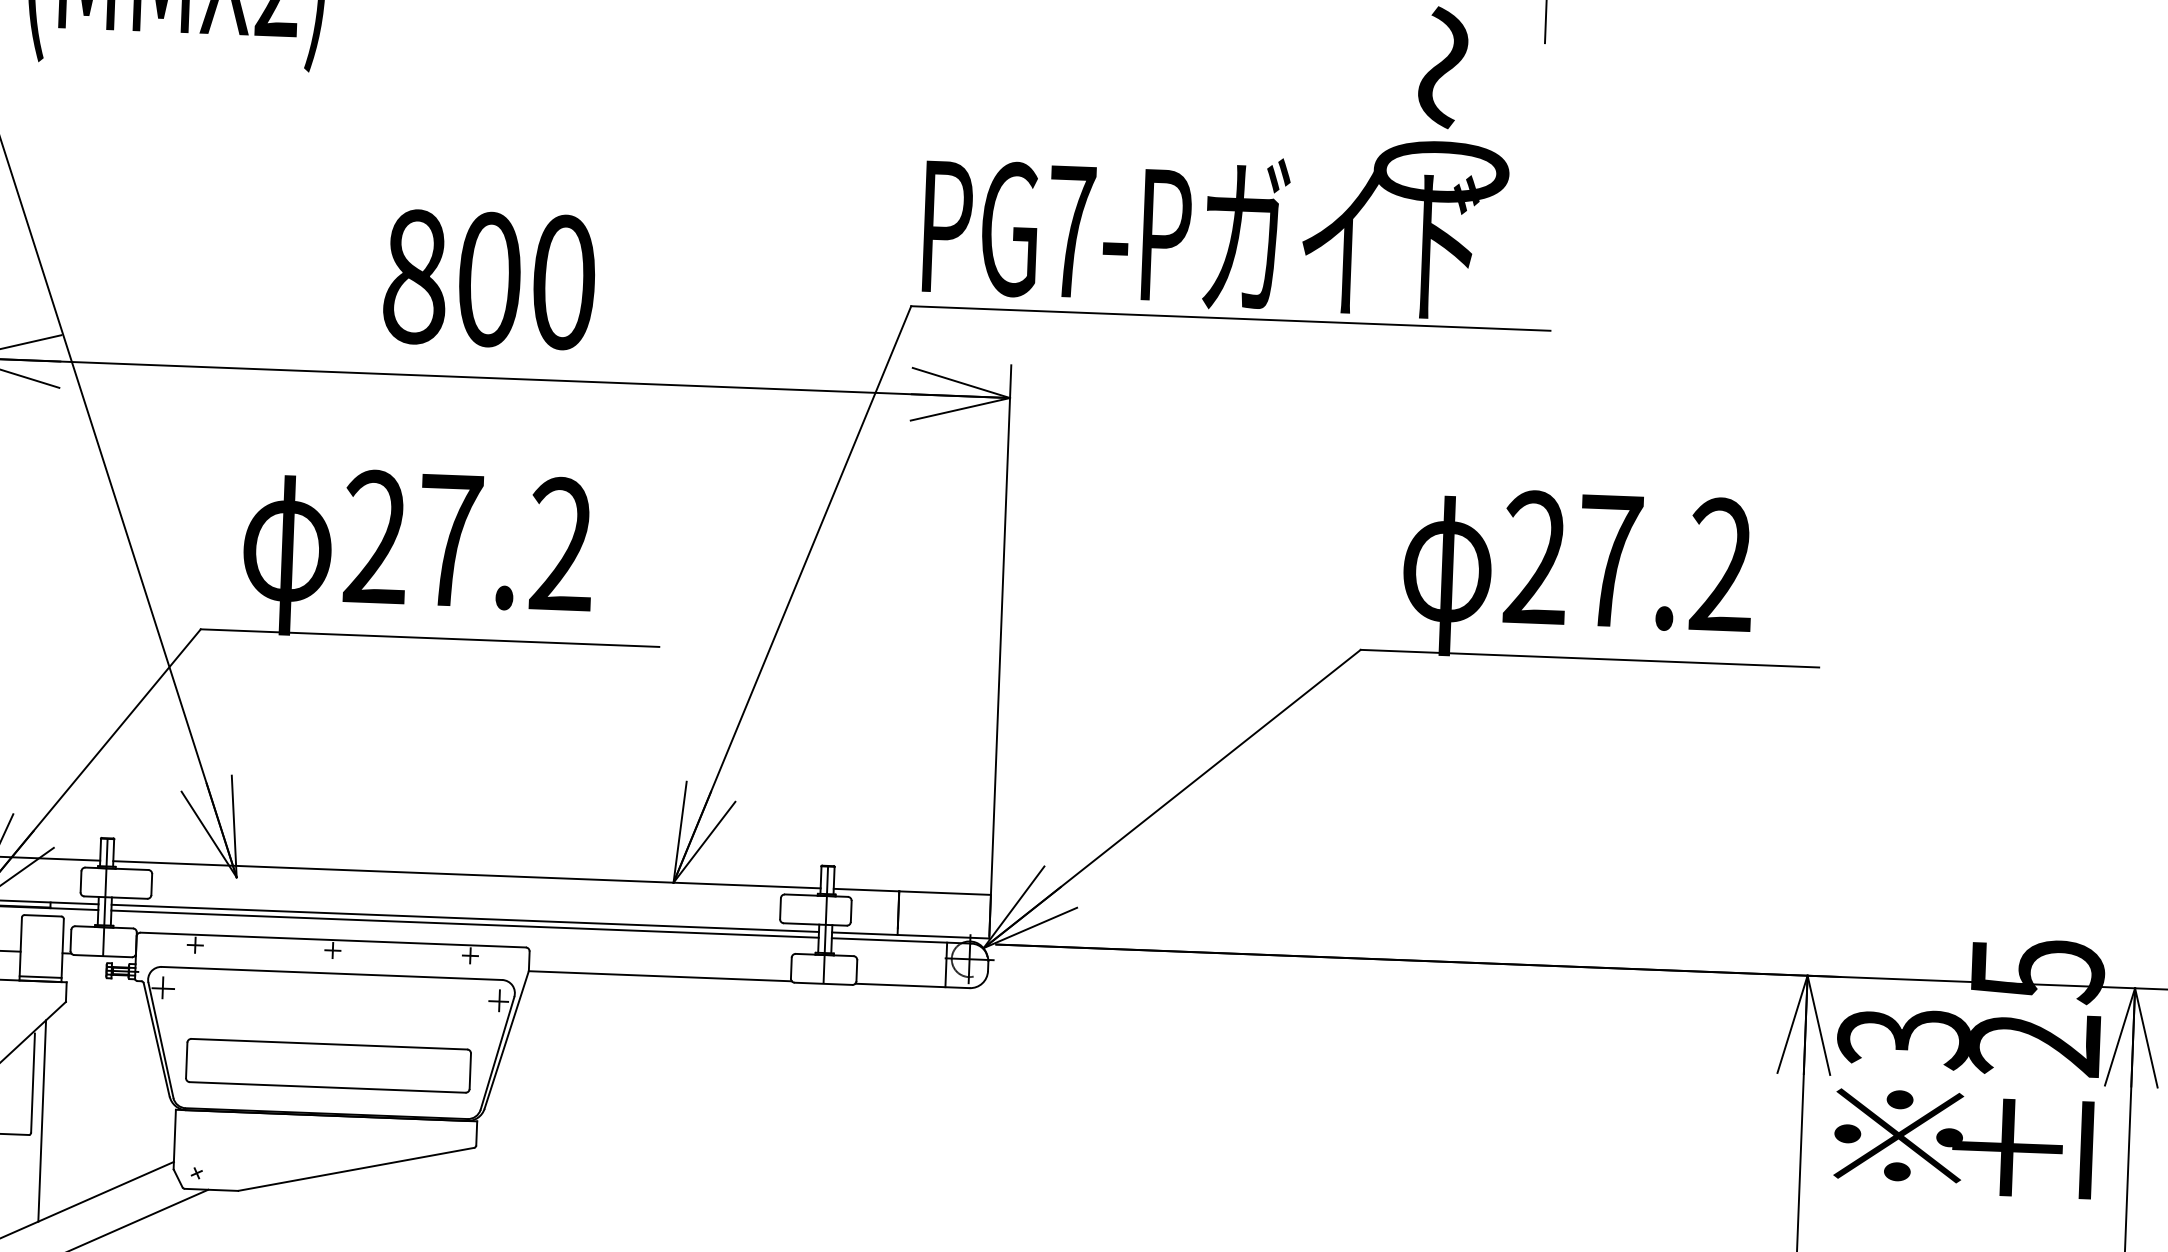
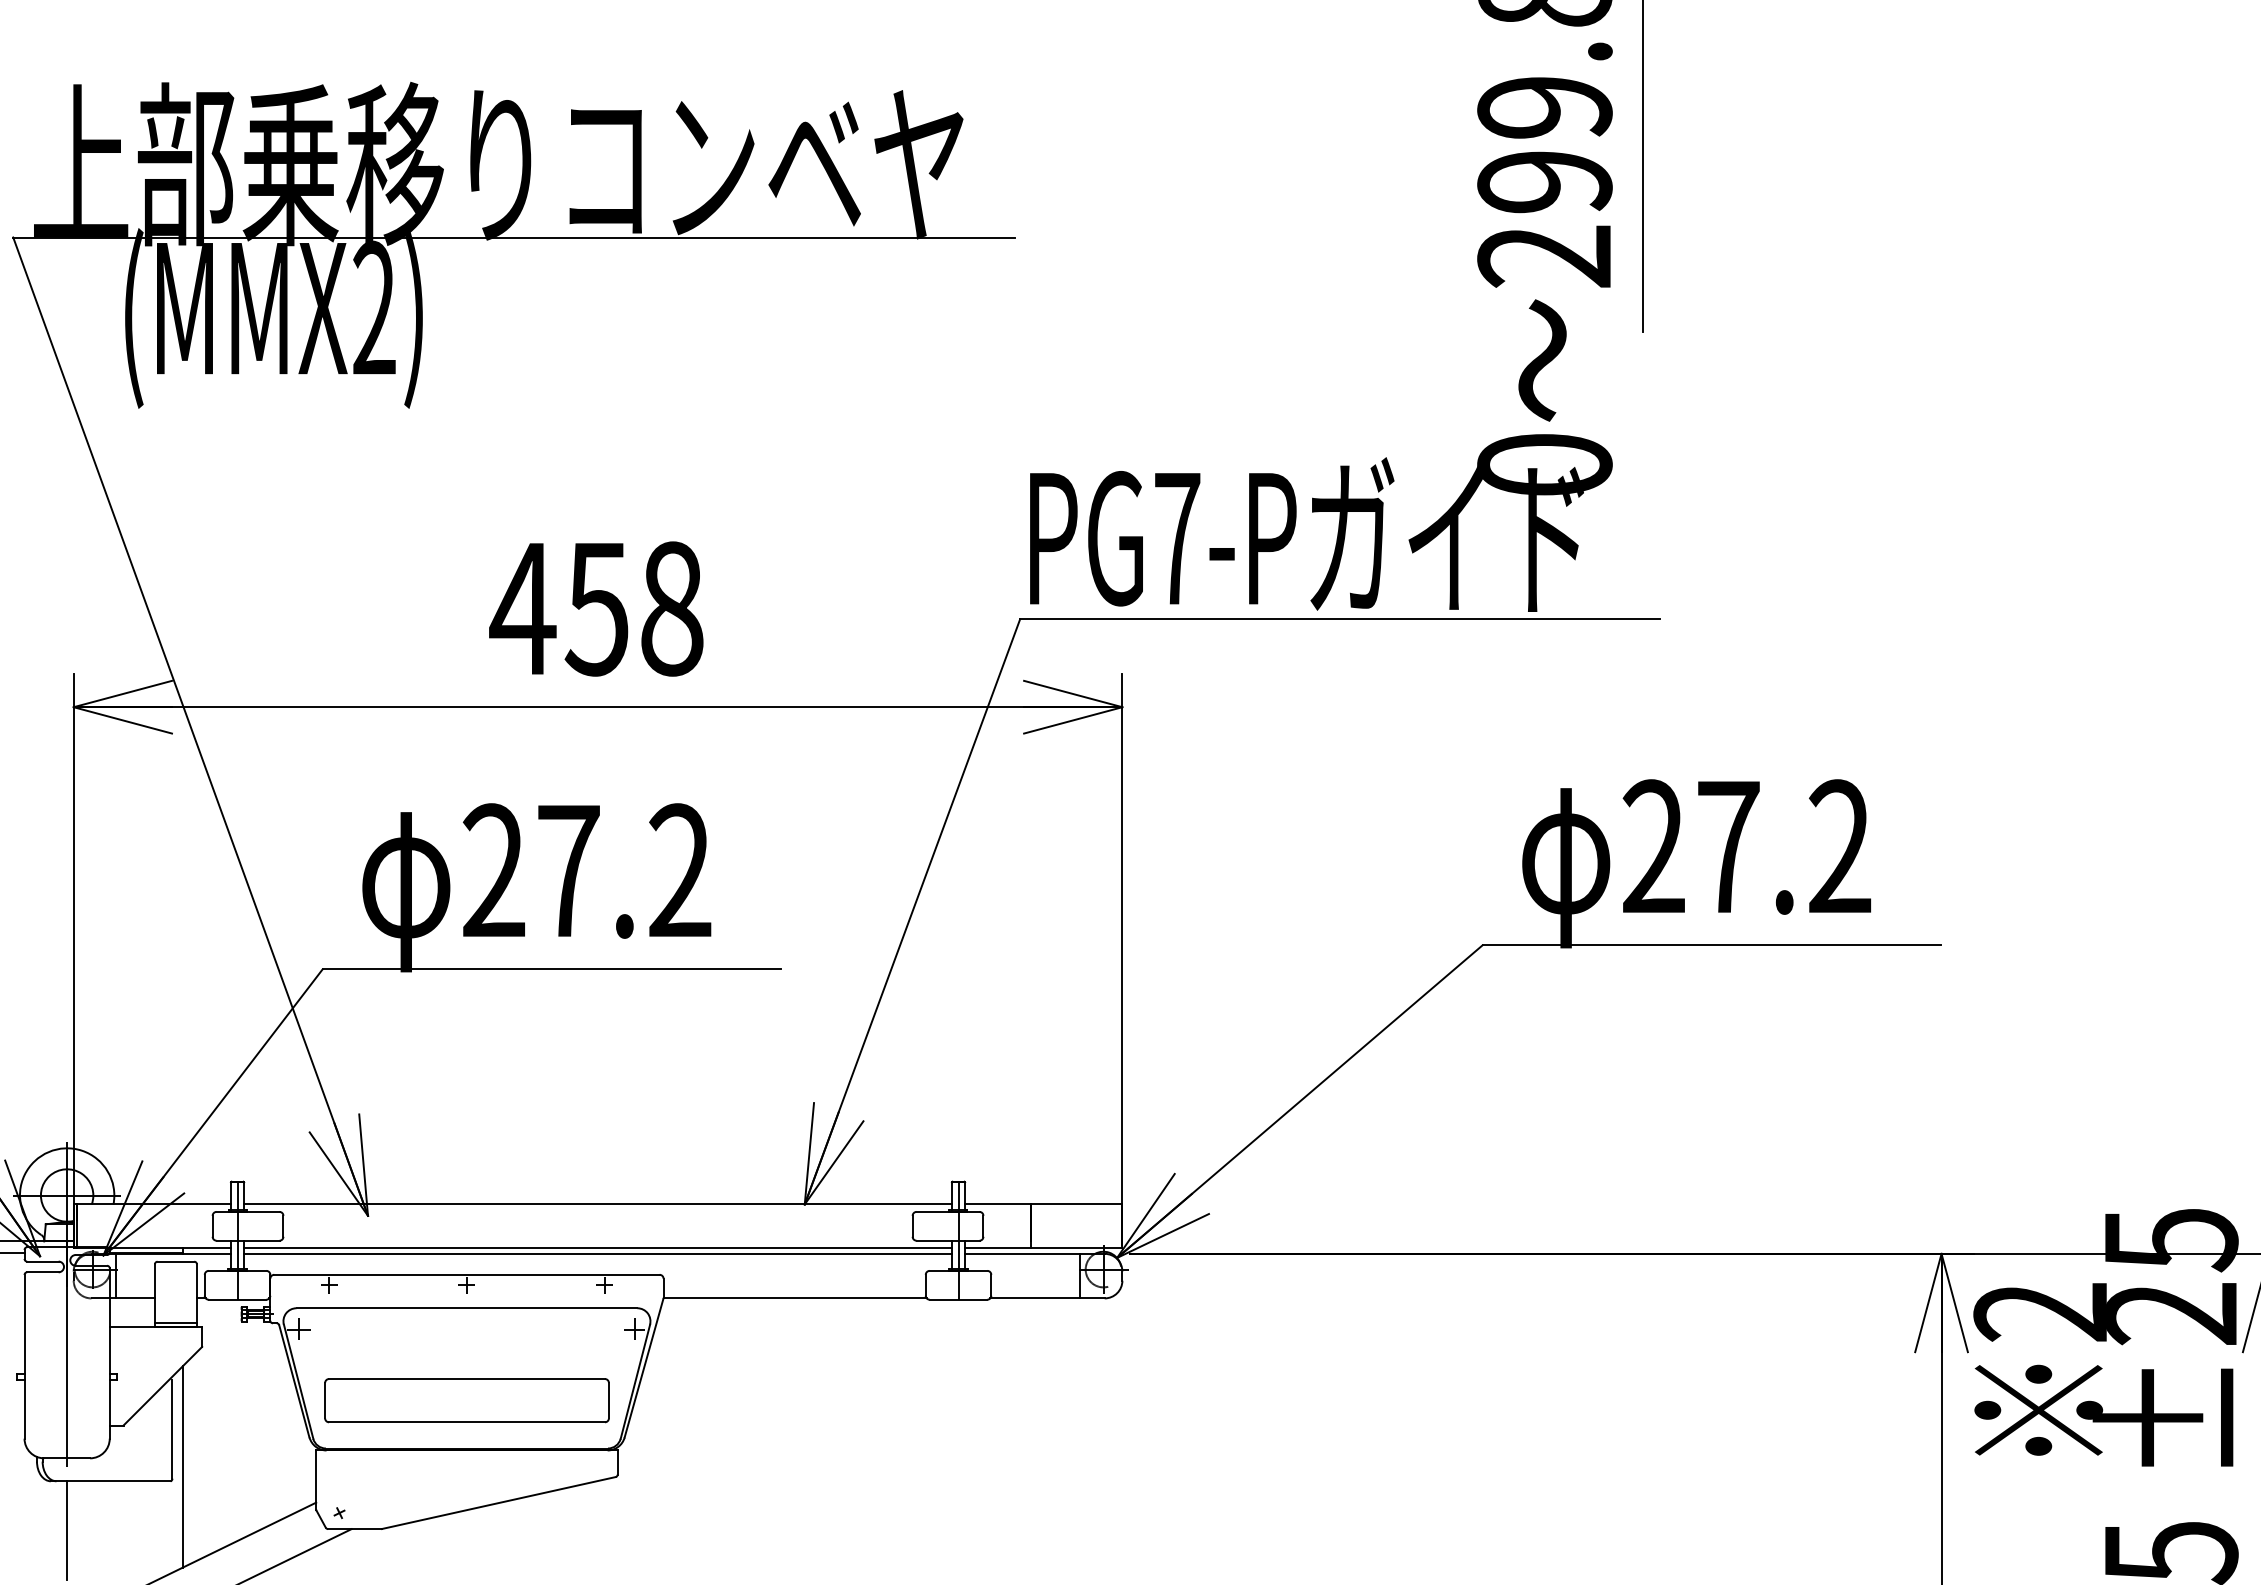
text: (488, 279) -> (596, 608), 800 -> 458
text: (1903, 1039) -> (2039, 1313), 3 -> 2

